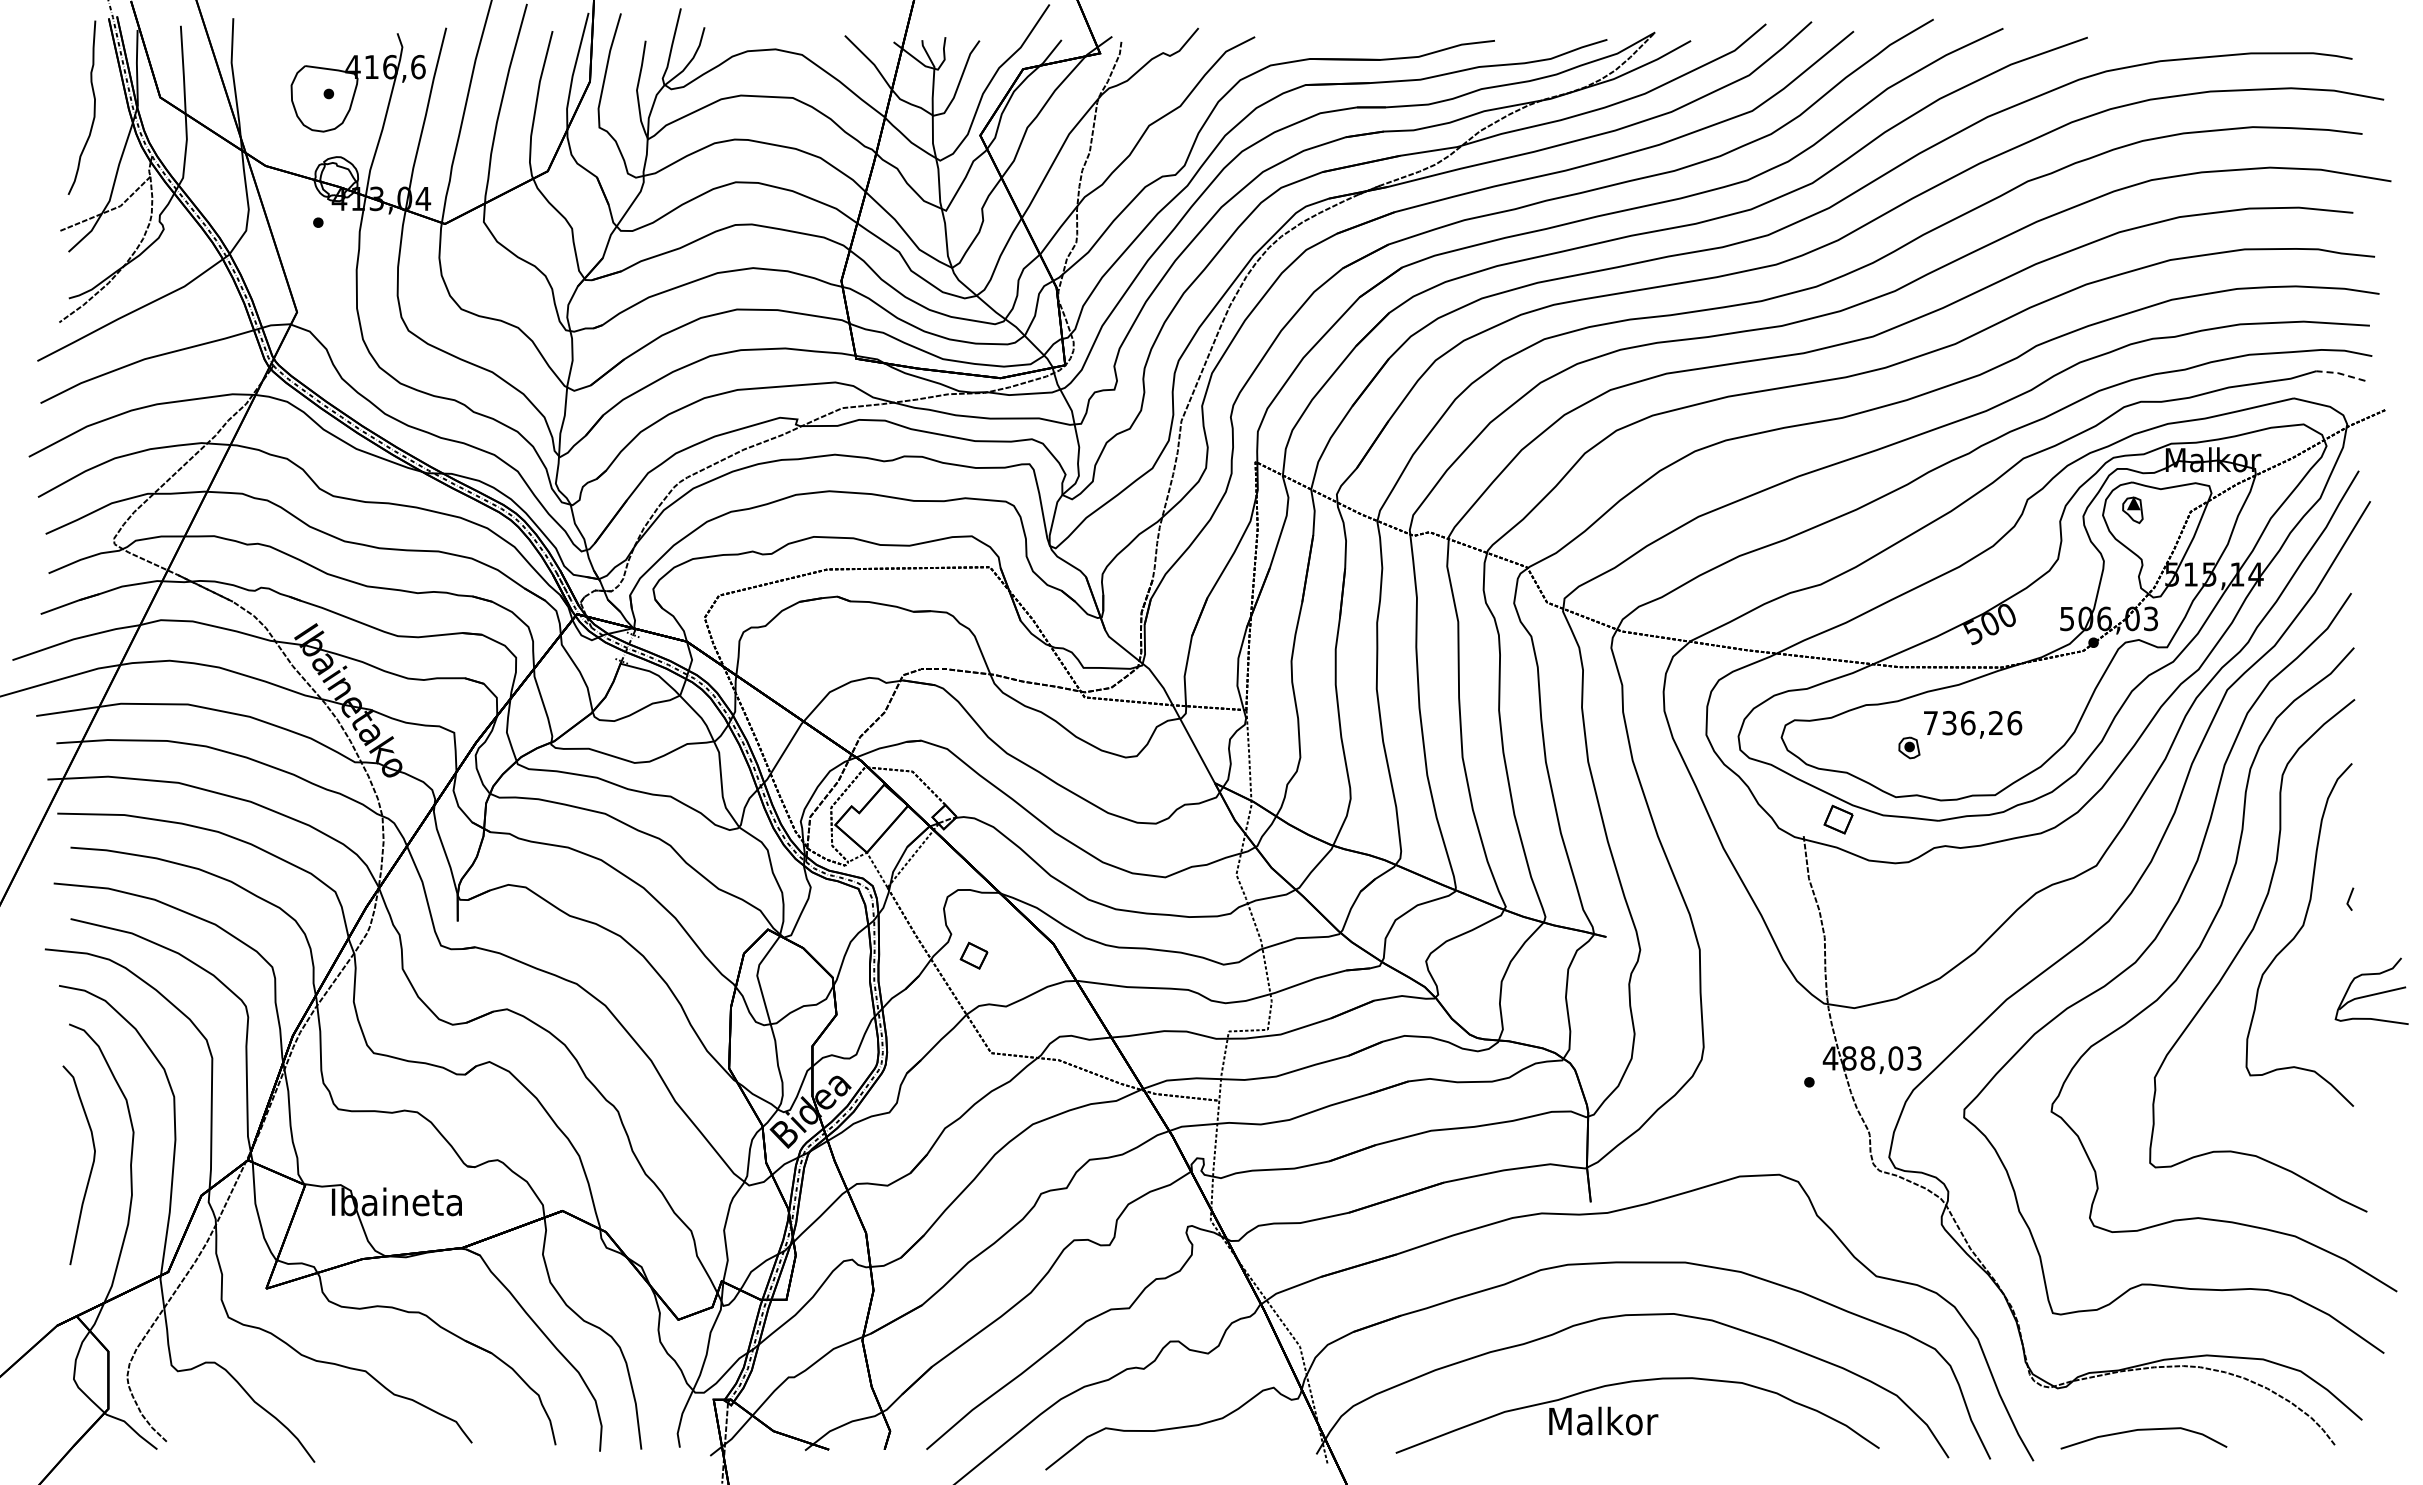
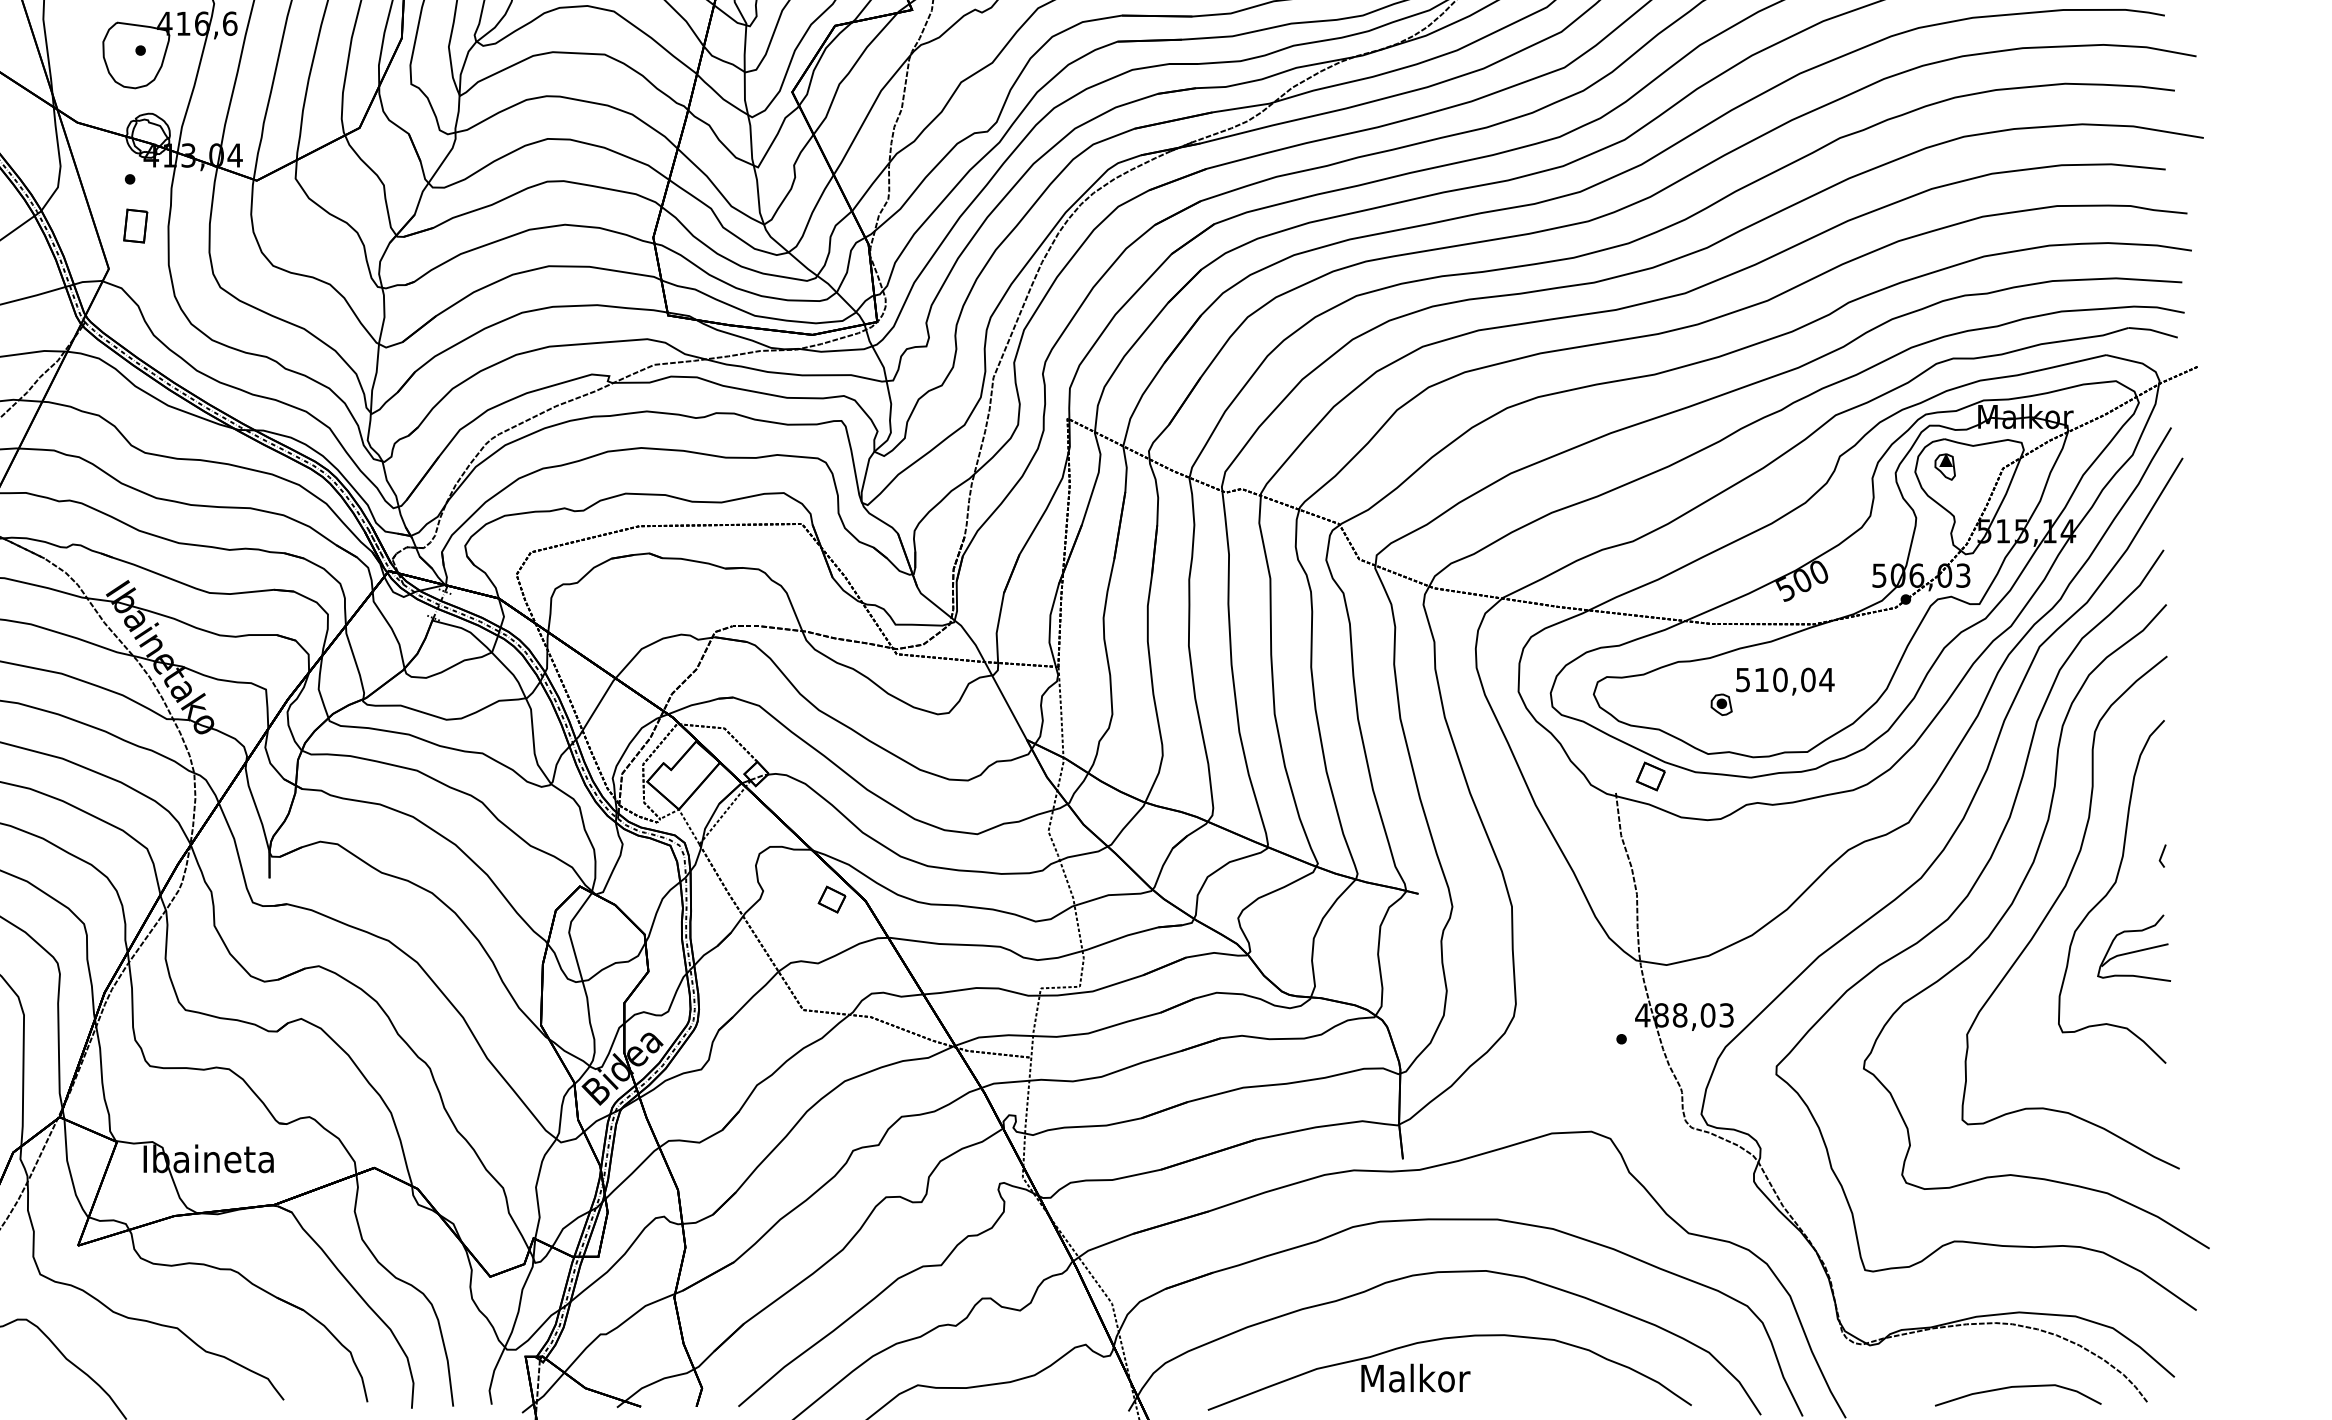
part: (323, 269) -> (135, 226), added
line: (2340, 373) -> (2152, 330), dashed -> solid
text: (1972, 722) -> (1784, 679), 736,26 -> 510,04
part: (973, 955) -> (831, 899), moved
part: (2371, 990) -> (2133, 947), moved
curve: (2143, 1430) -> (2017, 1387), moved

